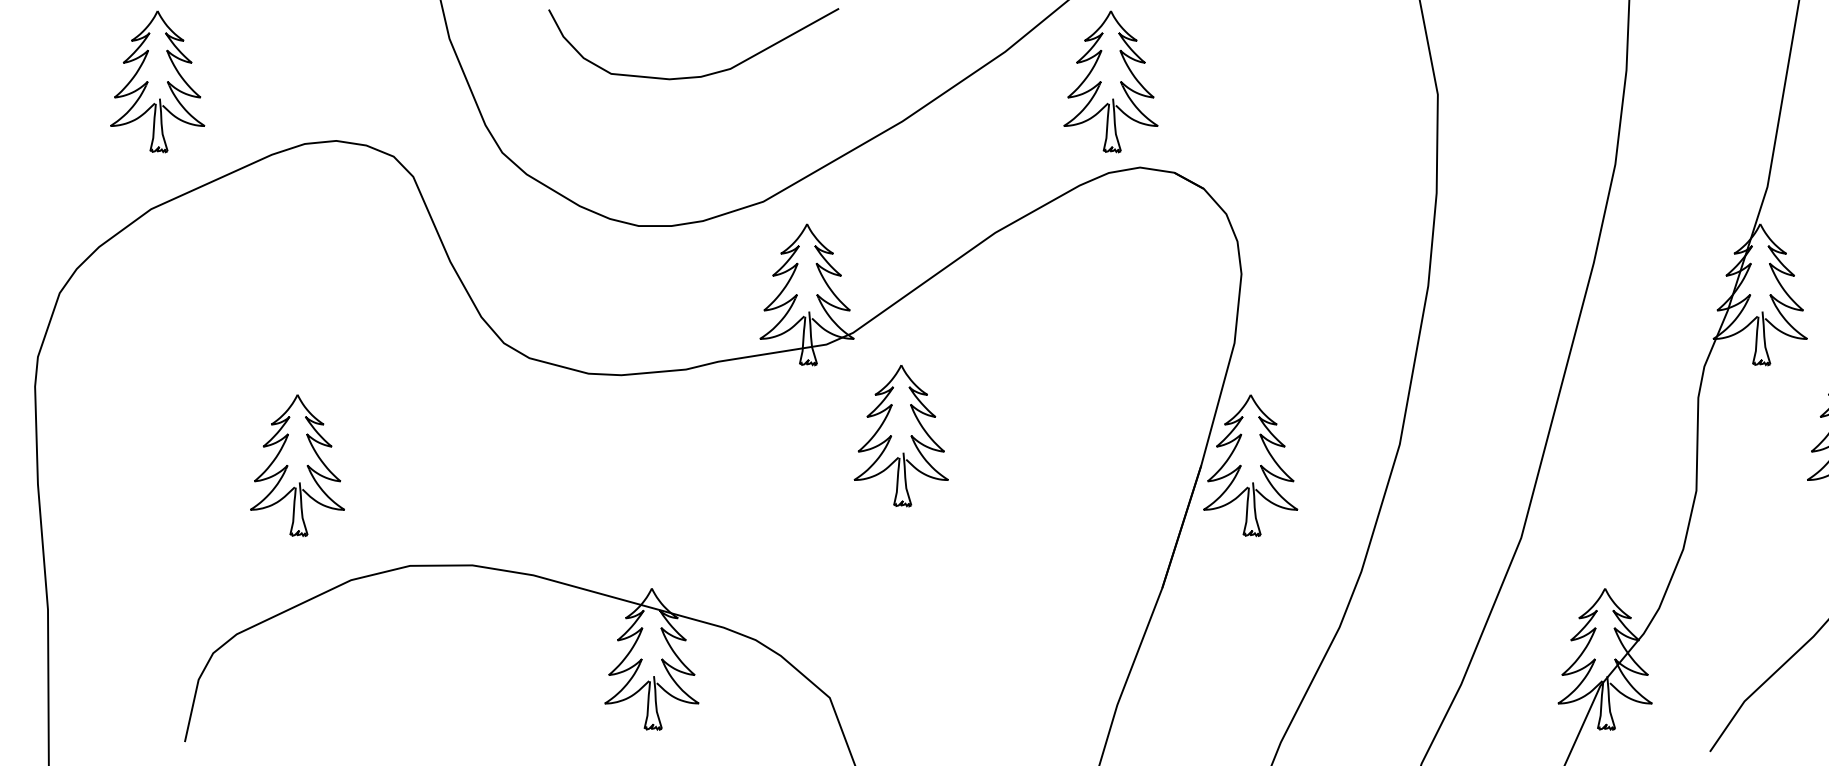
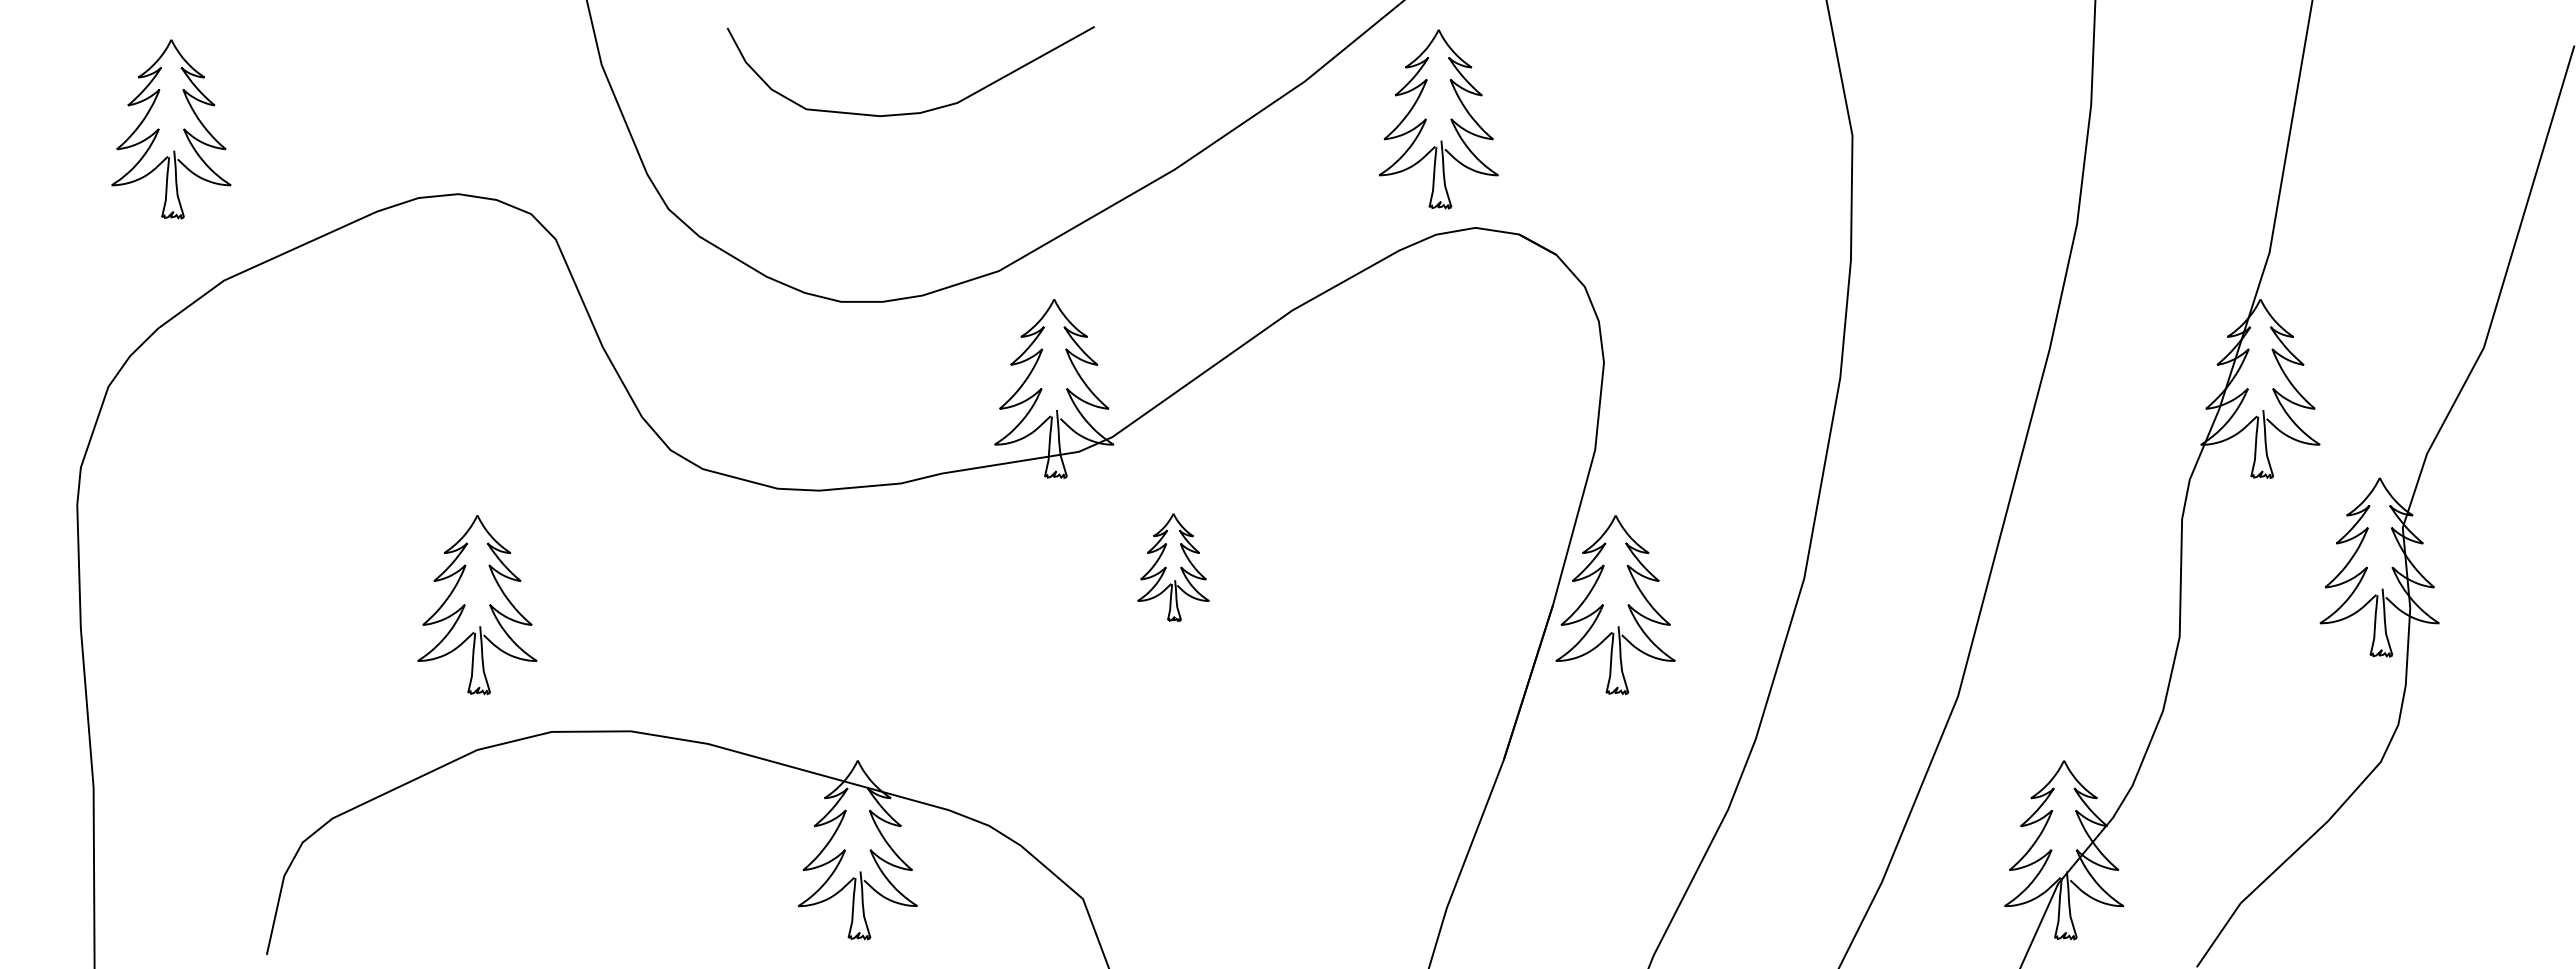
part: (148, 81) -> (159, 129), moved
part: (901, 435) -> (1173, 567), size x0.6
part: (288, 465) -> (465, 605), moved

